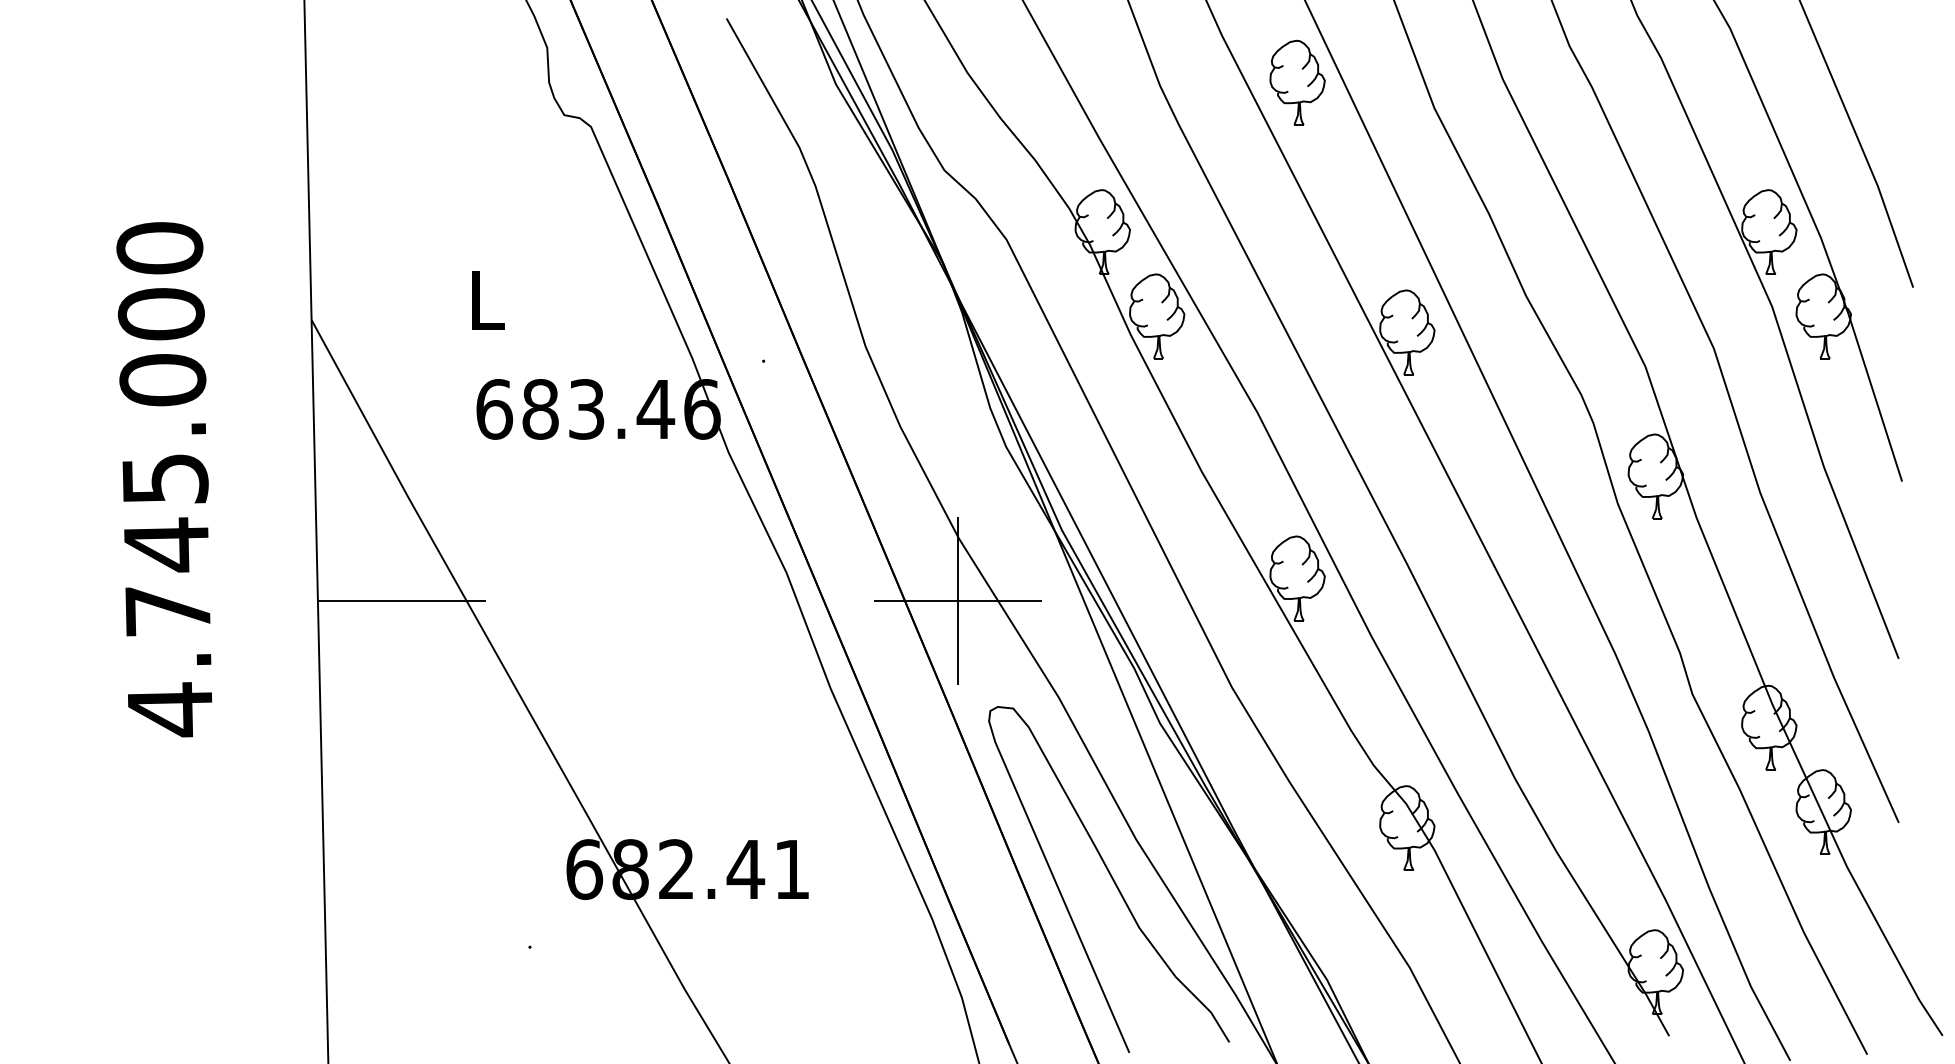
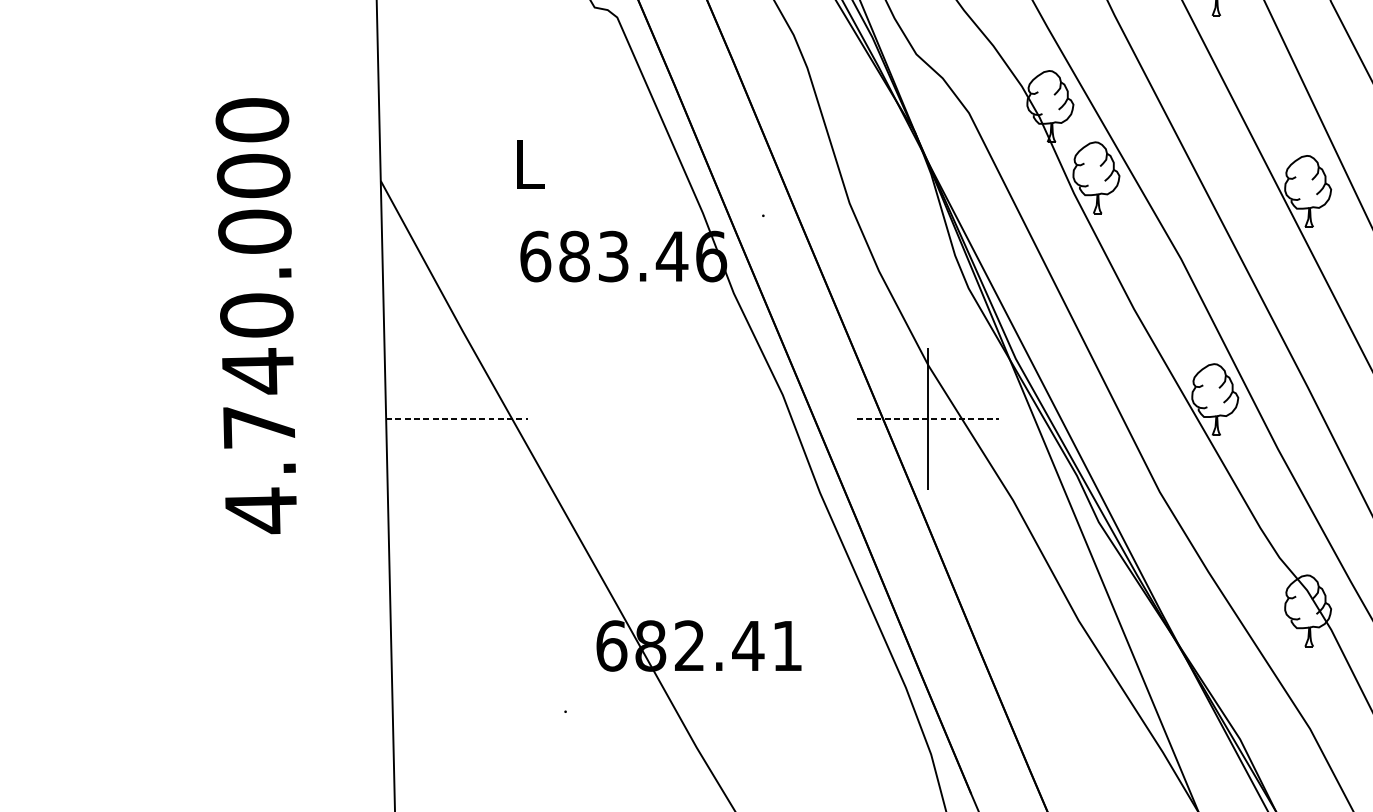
text: (164, 479) -> (256, 315), 4.745.000 -> 4.740.000
line: (402, 601) -> (457, 419), solid -> dashed
line: (958, 601) -> (928, 419), solid -> dashed
curve: (1111, 878) -> (1057, 653), removed

